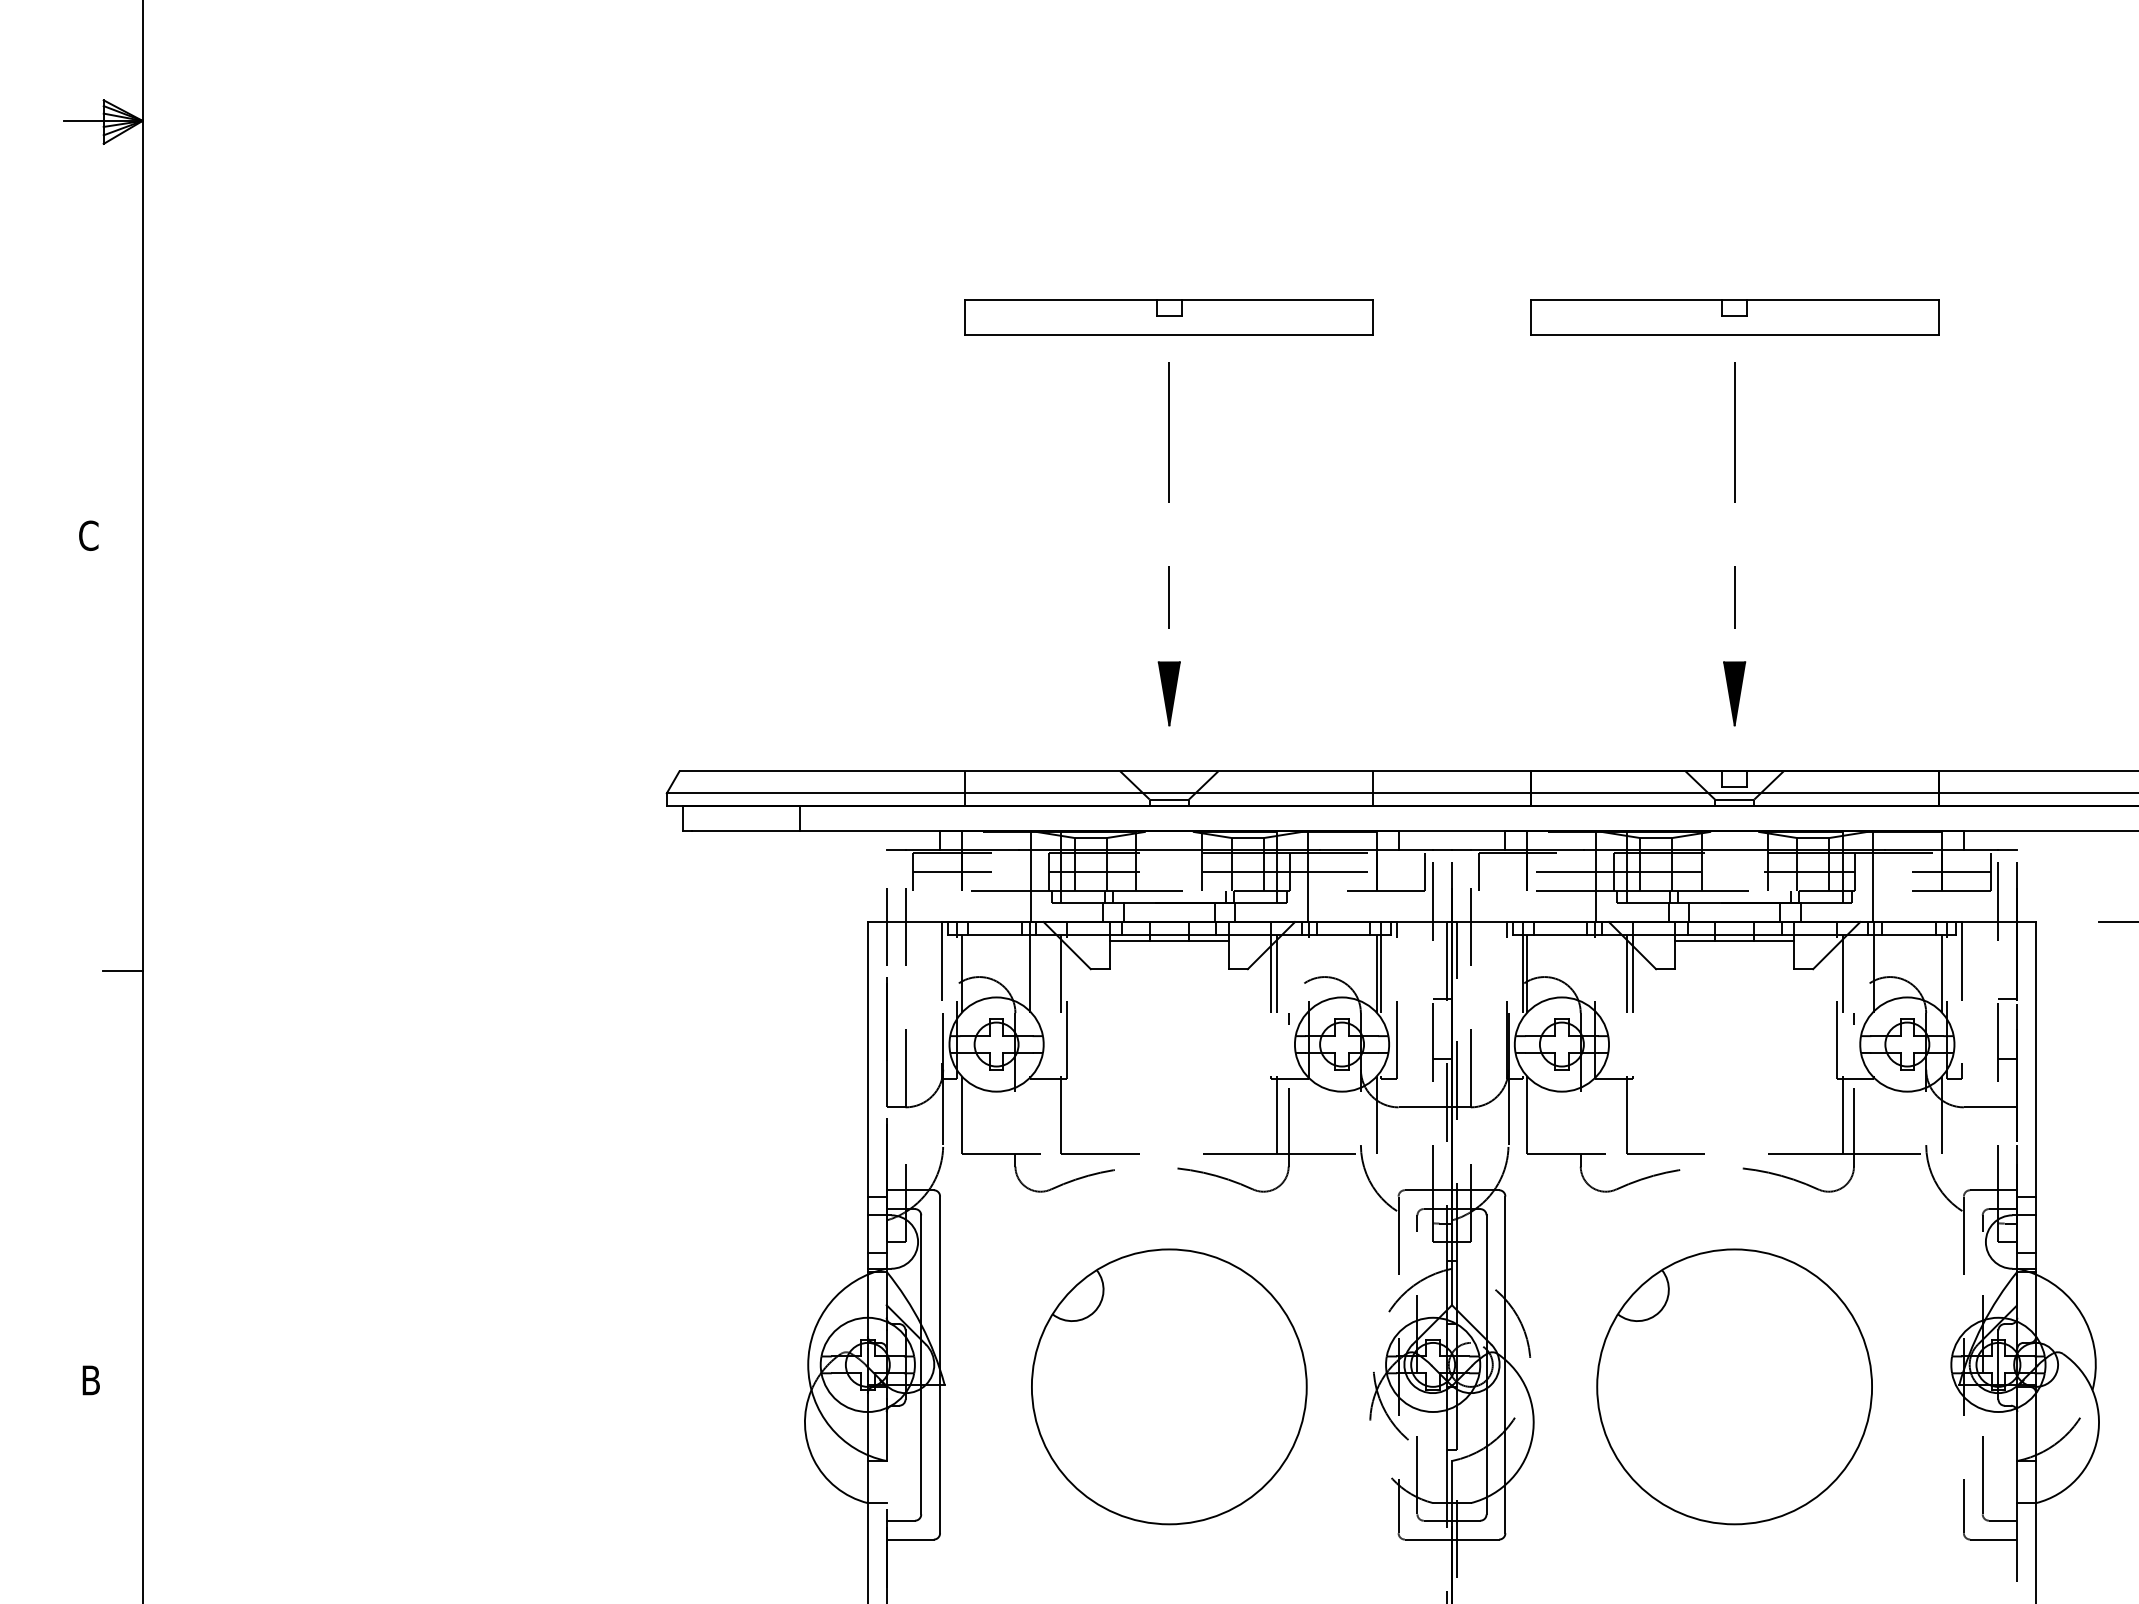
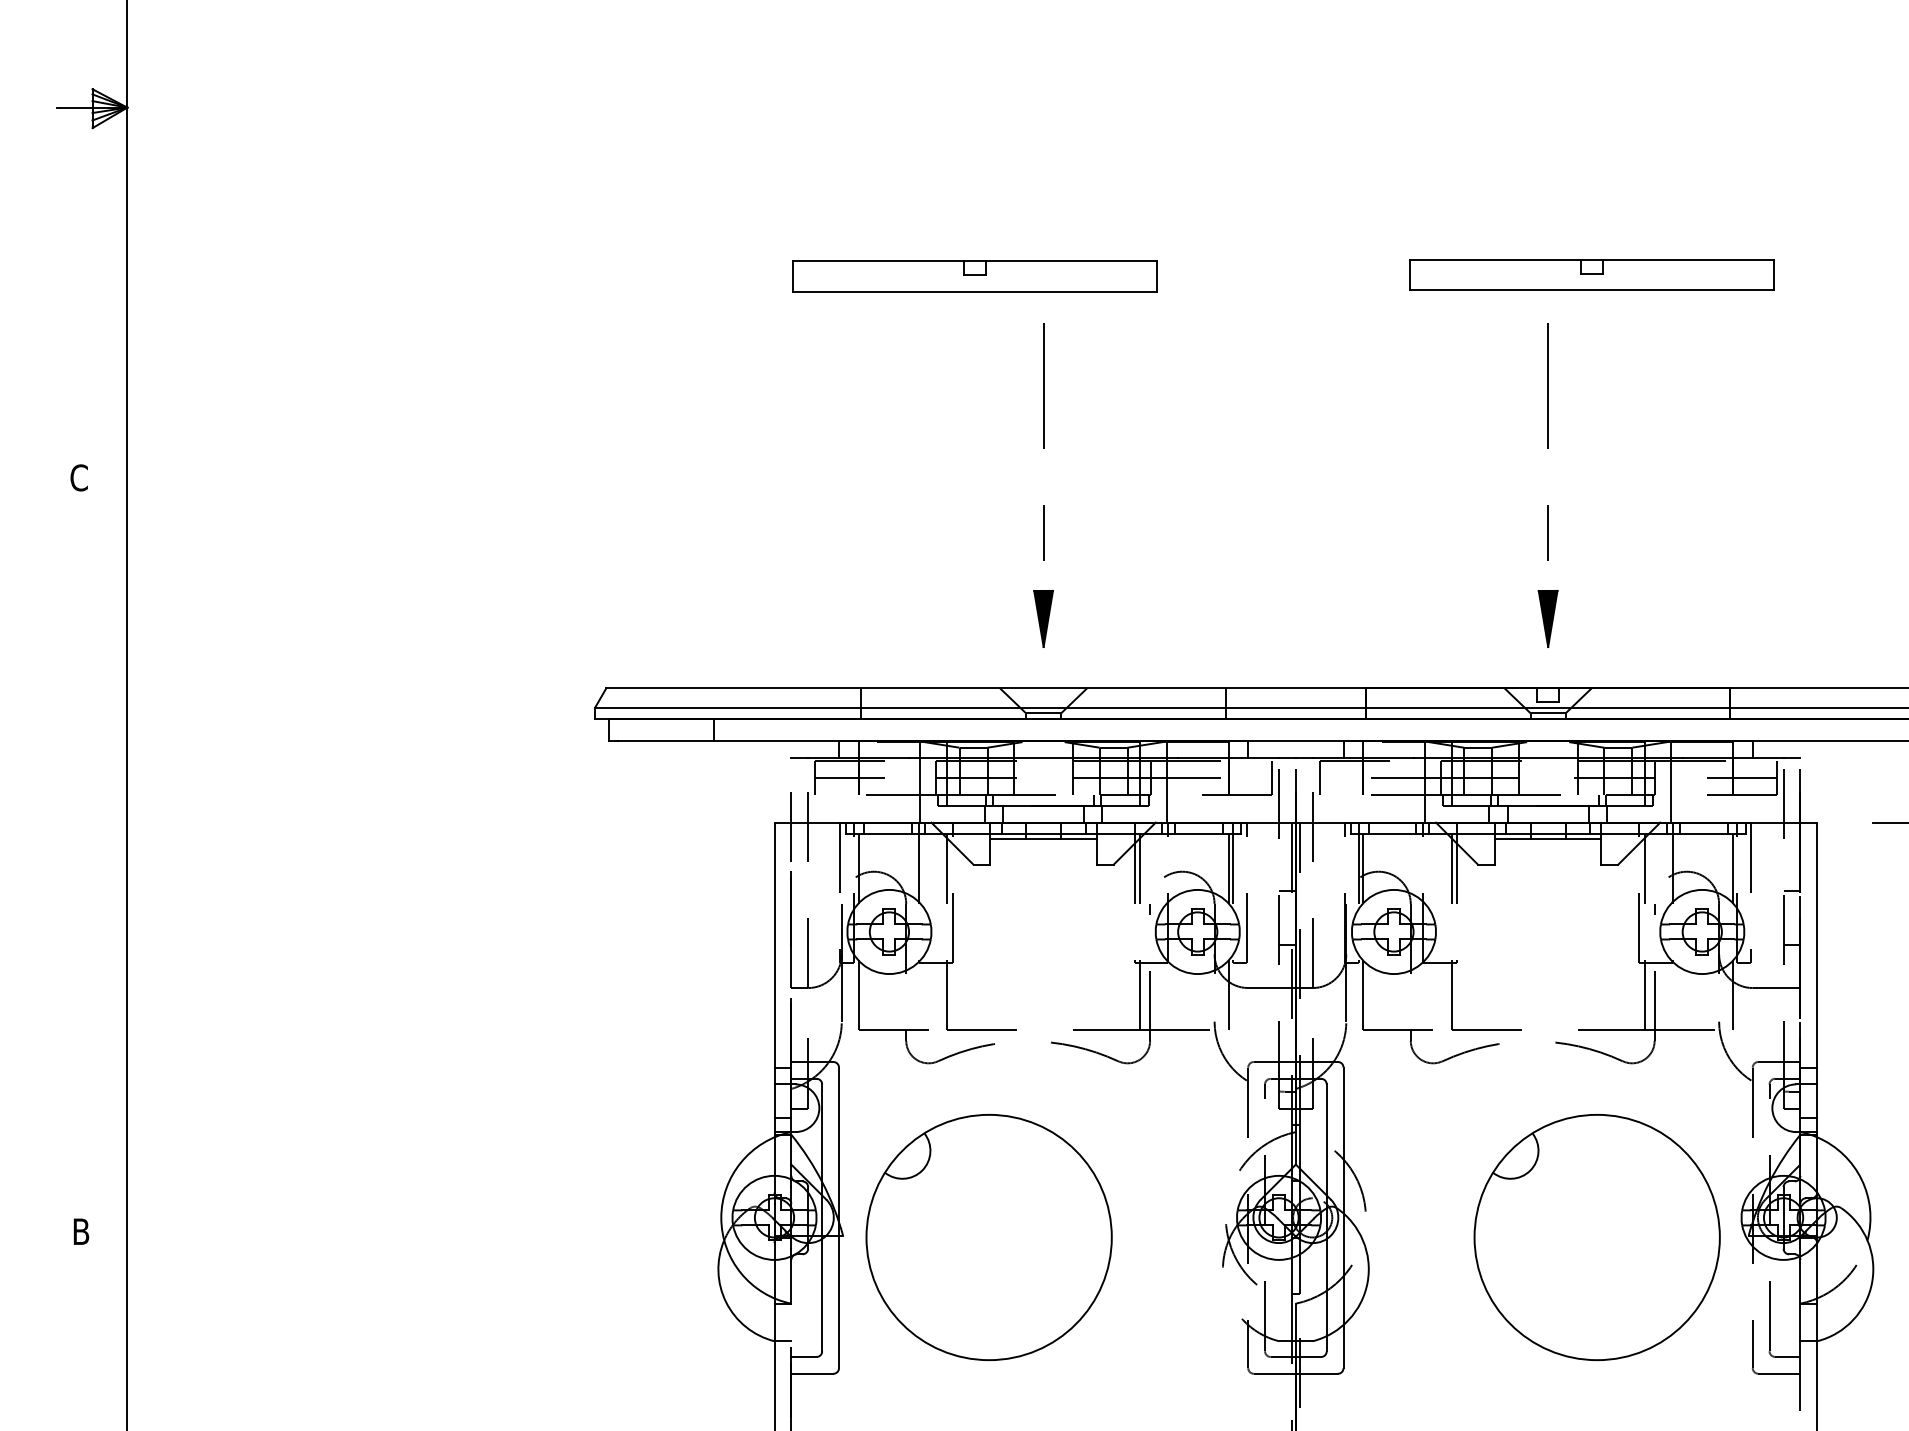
part: (1168, 317) -> (974, 276), moved
part: (1734, 317) -> (1591, 275), moved
line: (122, 971) -> (109, 866), removed
part: (1169, 1386) -> (989, 1237), moved
part: (1734, 1386) -> (1597, 1237), moved

